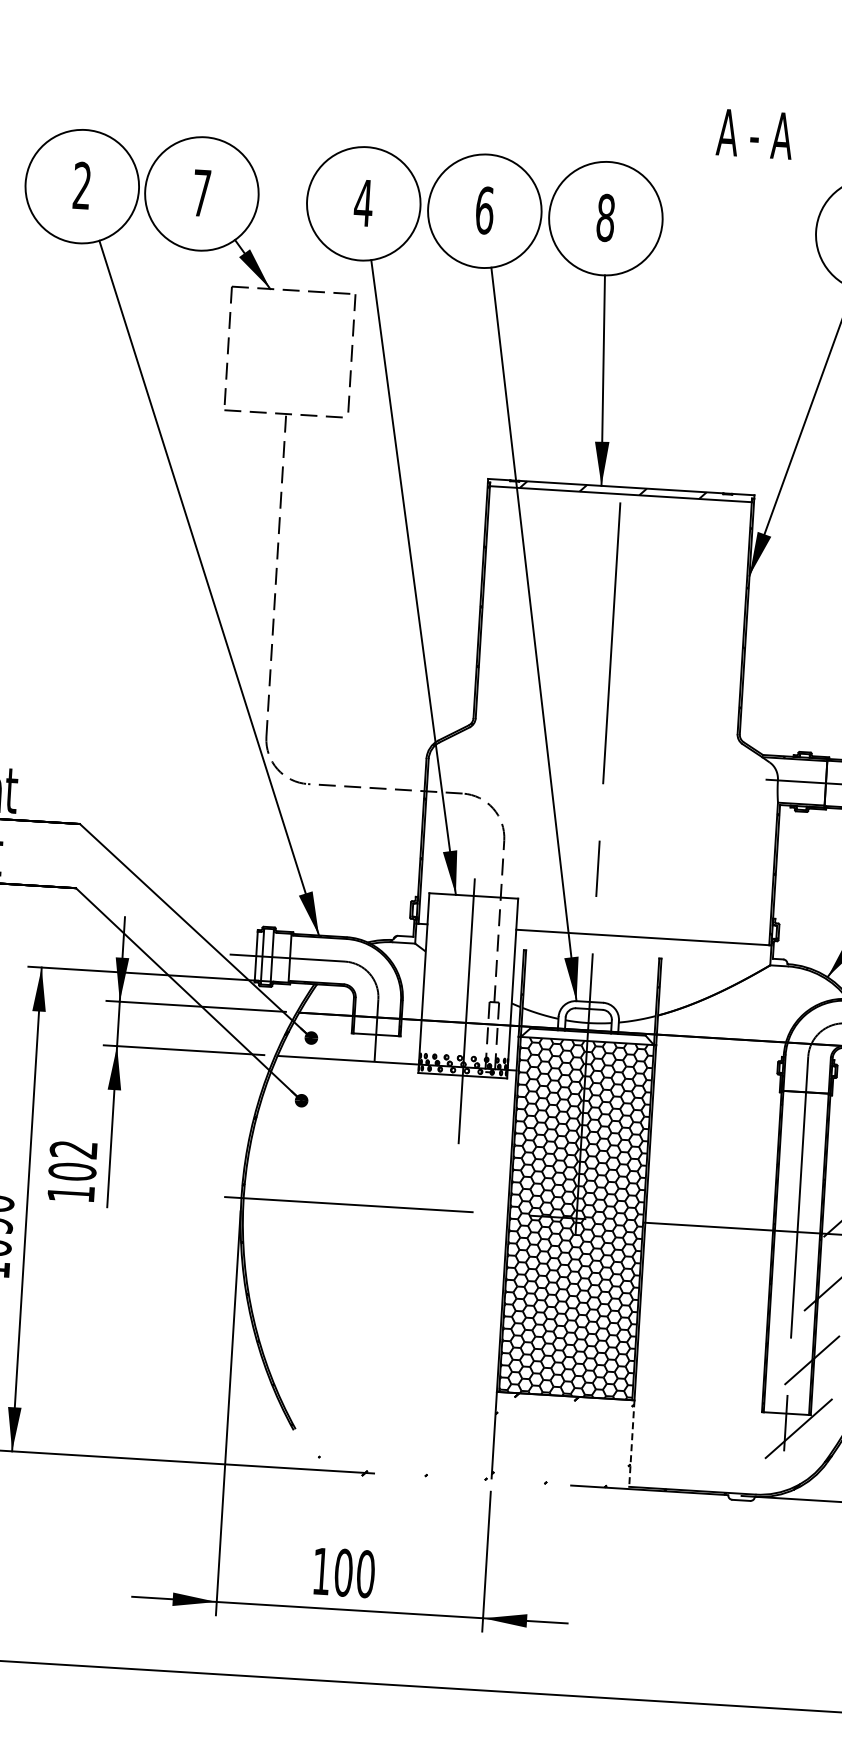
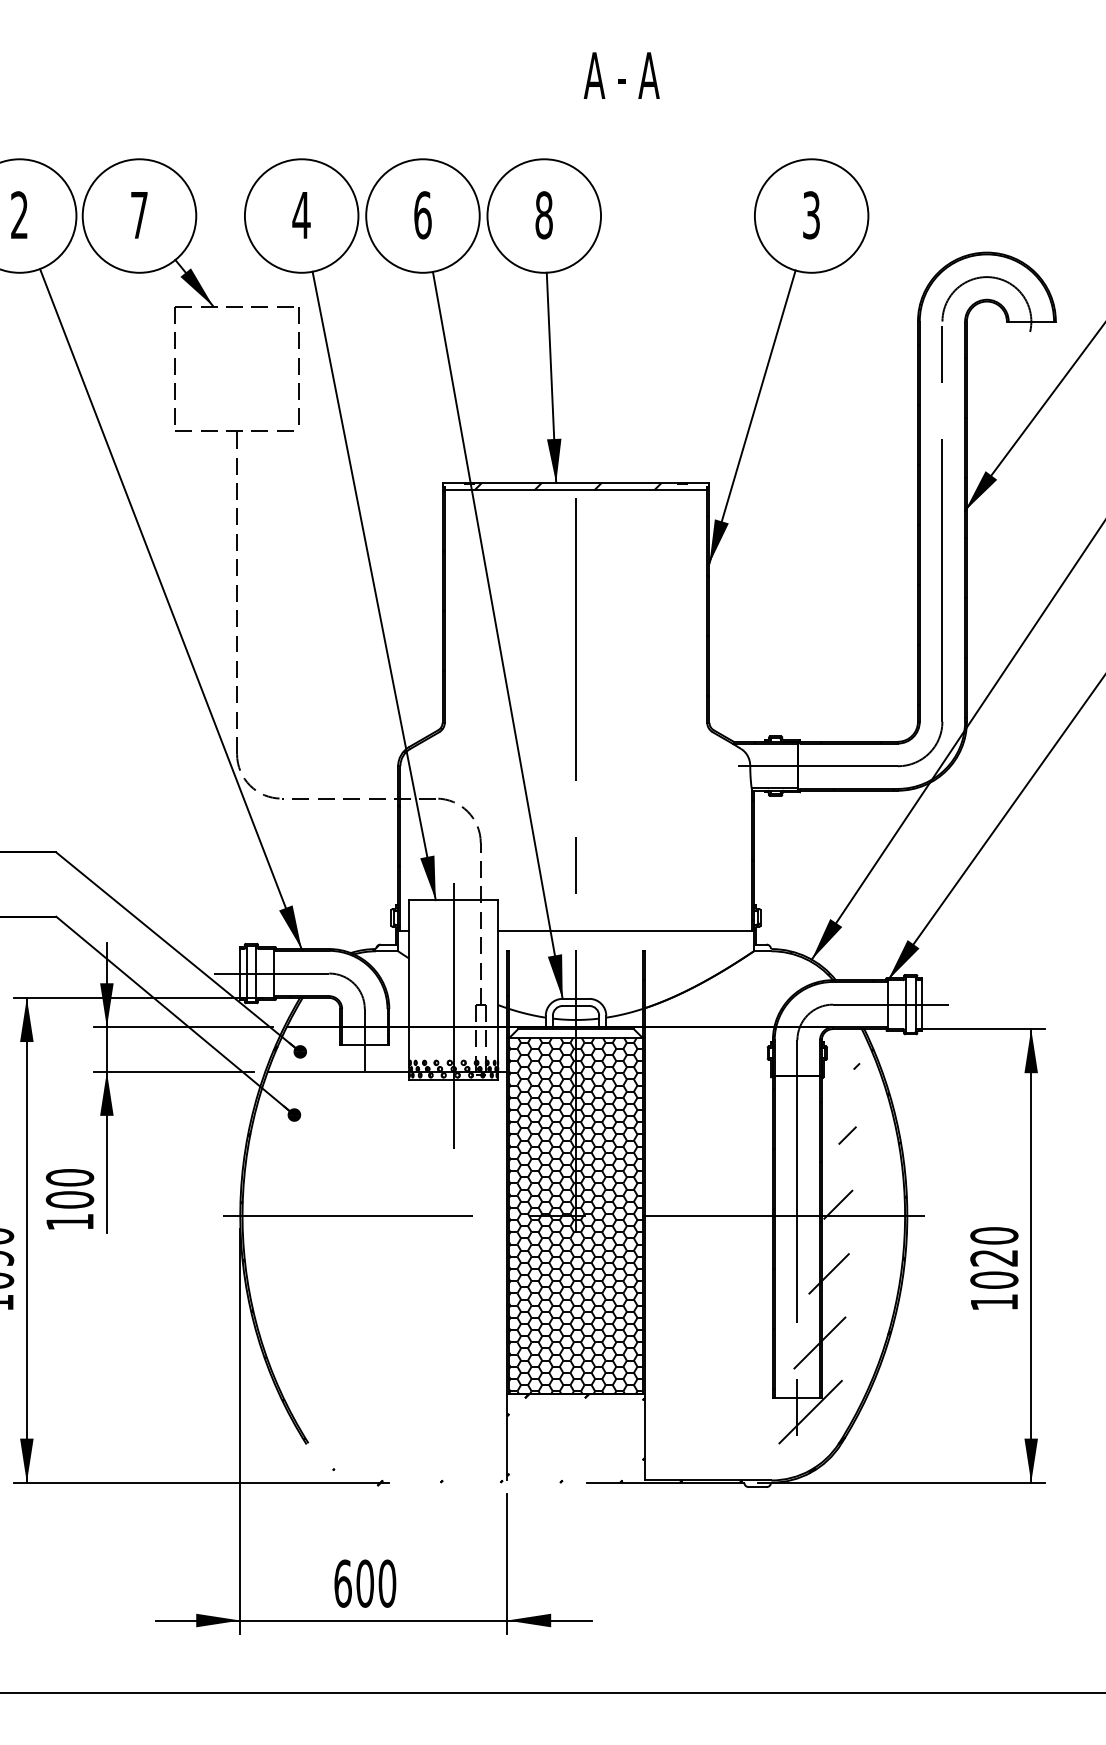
text: (754, 134) -> (621, 75), moved
text: (73, 1149) -> (69, 1177), 102 -> 100
line: (631, 1443) -> (644, 1437), dashed -> solid
text: (321, 1571) -> (342, 1583), 100 -> 600

